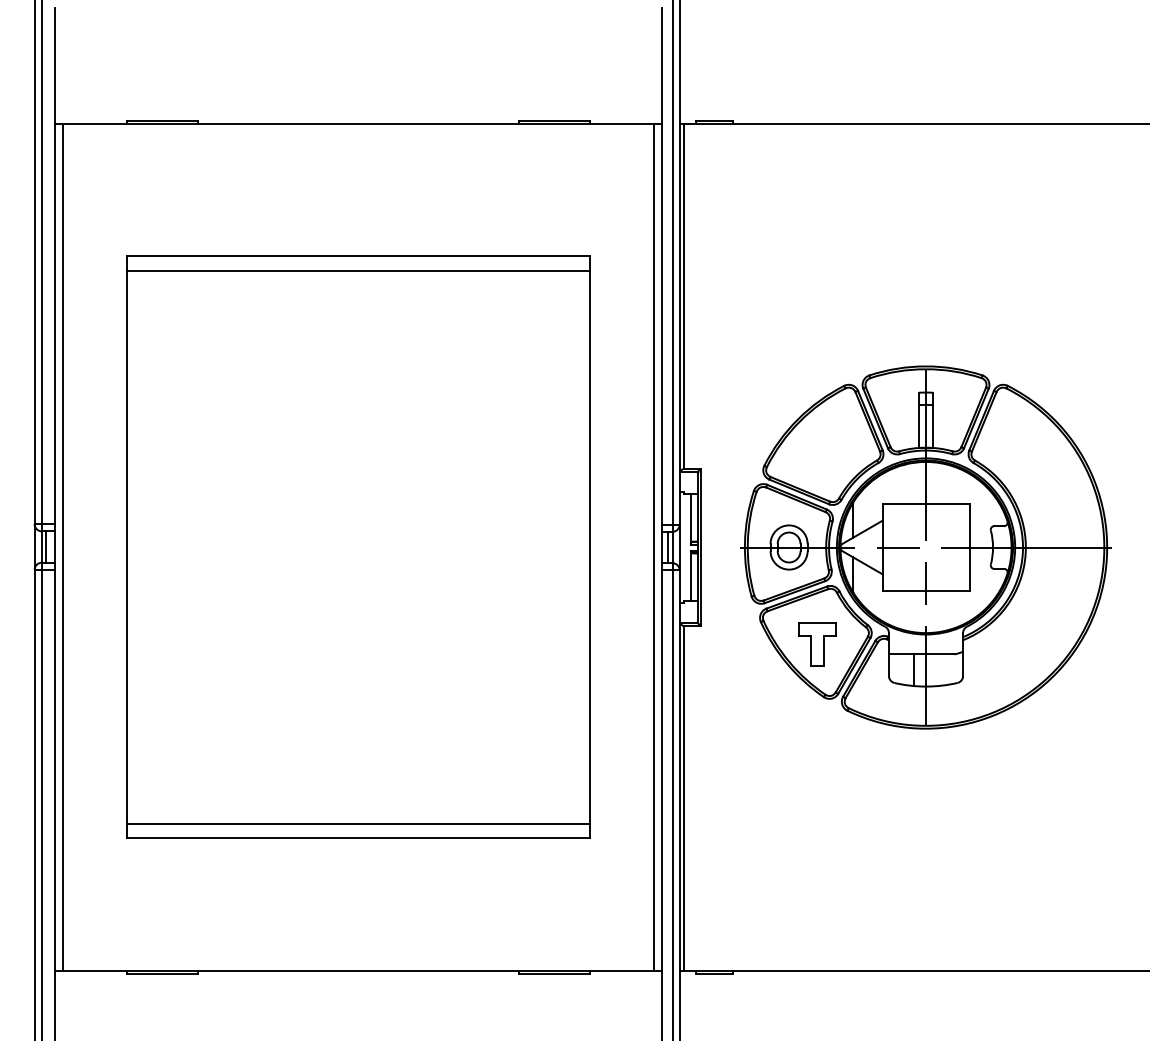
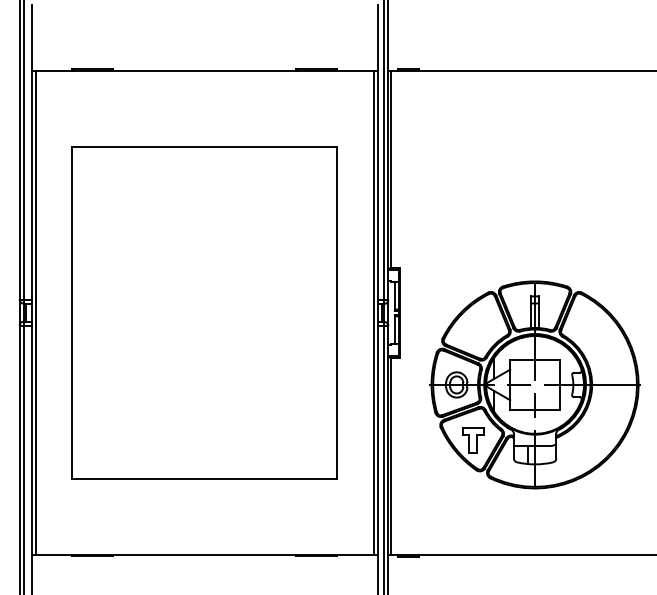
line: (358, 270) -> (204, 154), removed
part: (924, 546) -> (534, 384), moved
line: (358, 823) -> (204, 470), removed

